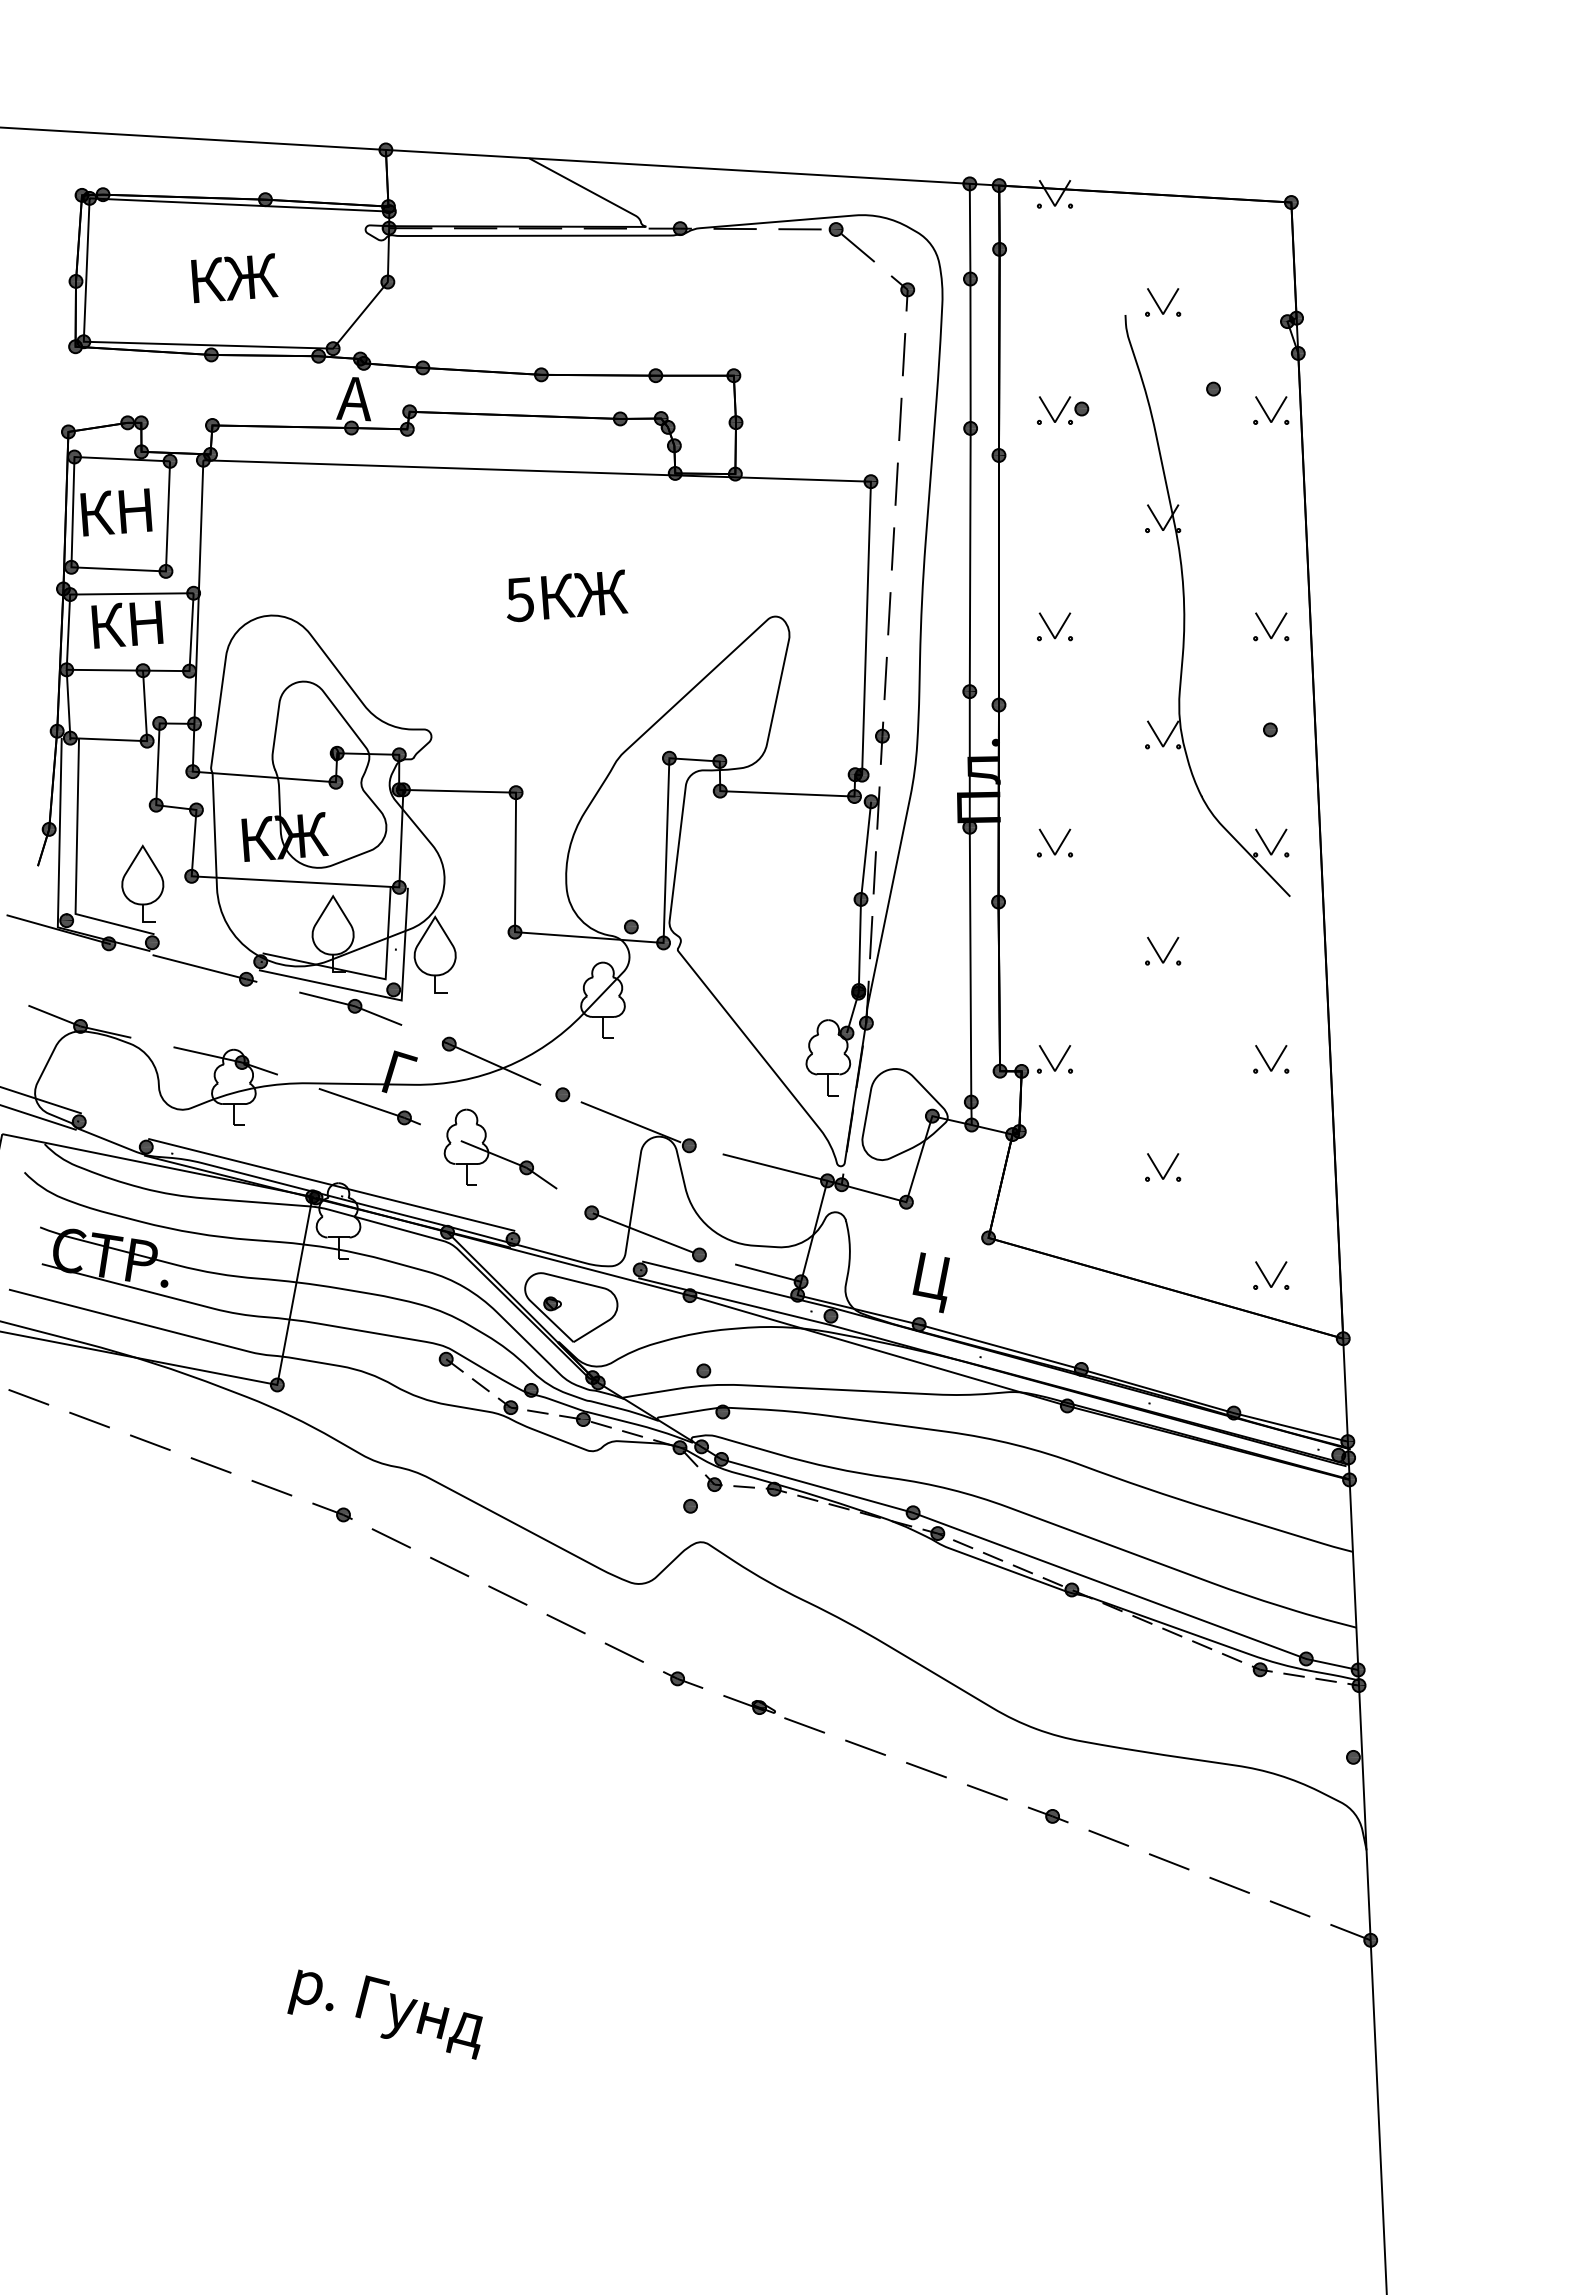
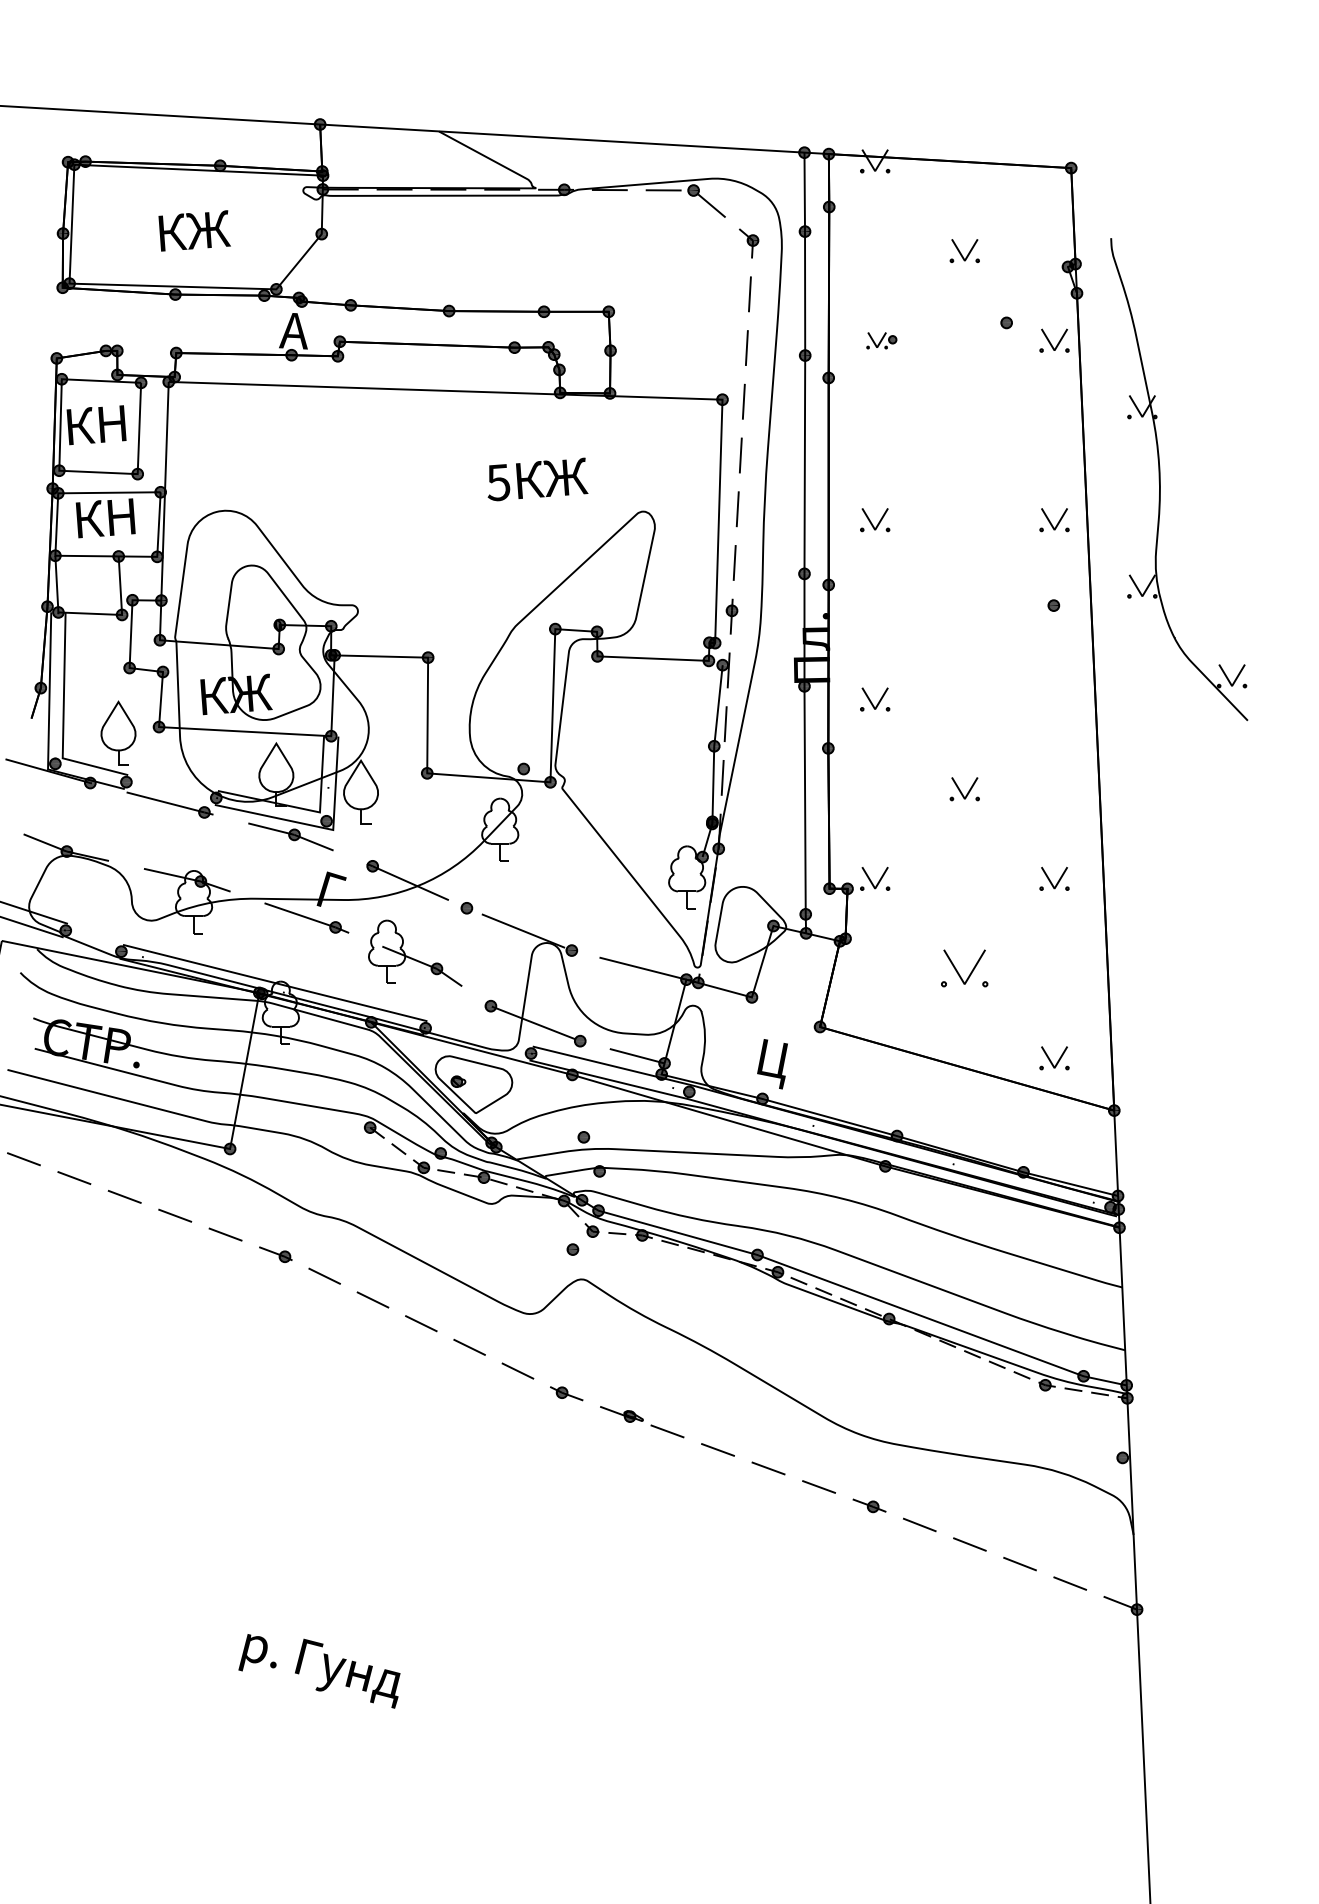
part: (1062, 410) -> (881, 340), size x0.7
text: (567, 595) -> (537, 479), moved
part: (1185, 608) -> (1160, 481), moved
part: (1163, 1167) -> (965, 968), size x1.6

